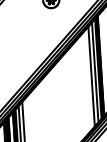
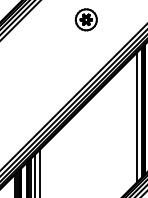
line: (91, 76) -> (132, 122), removed

